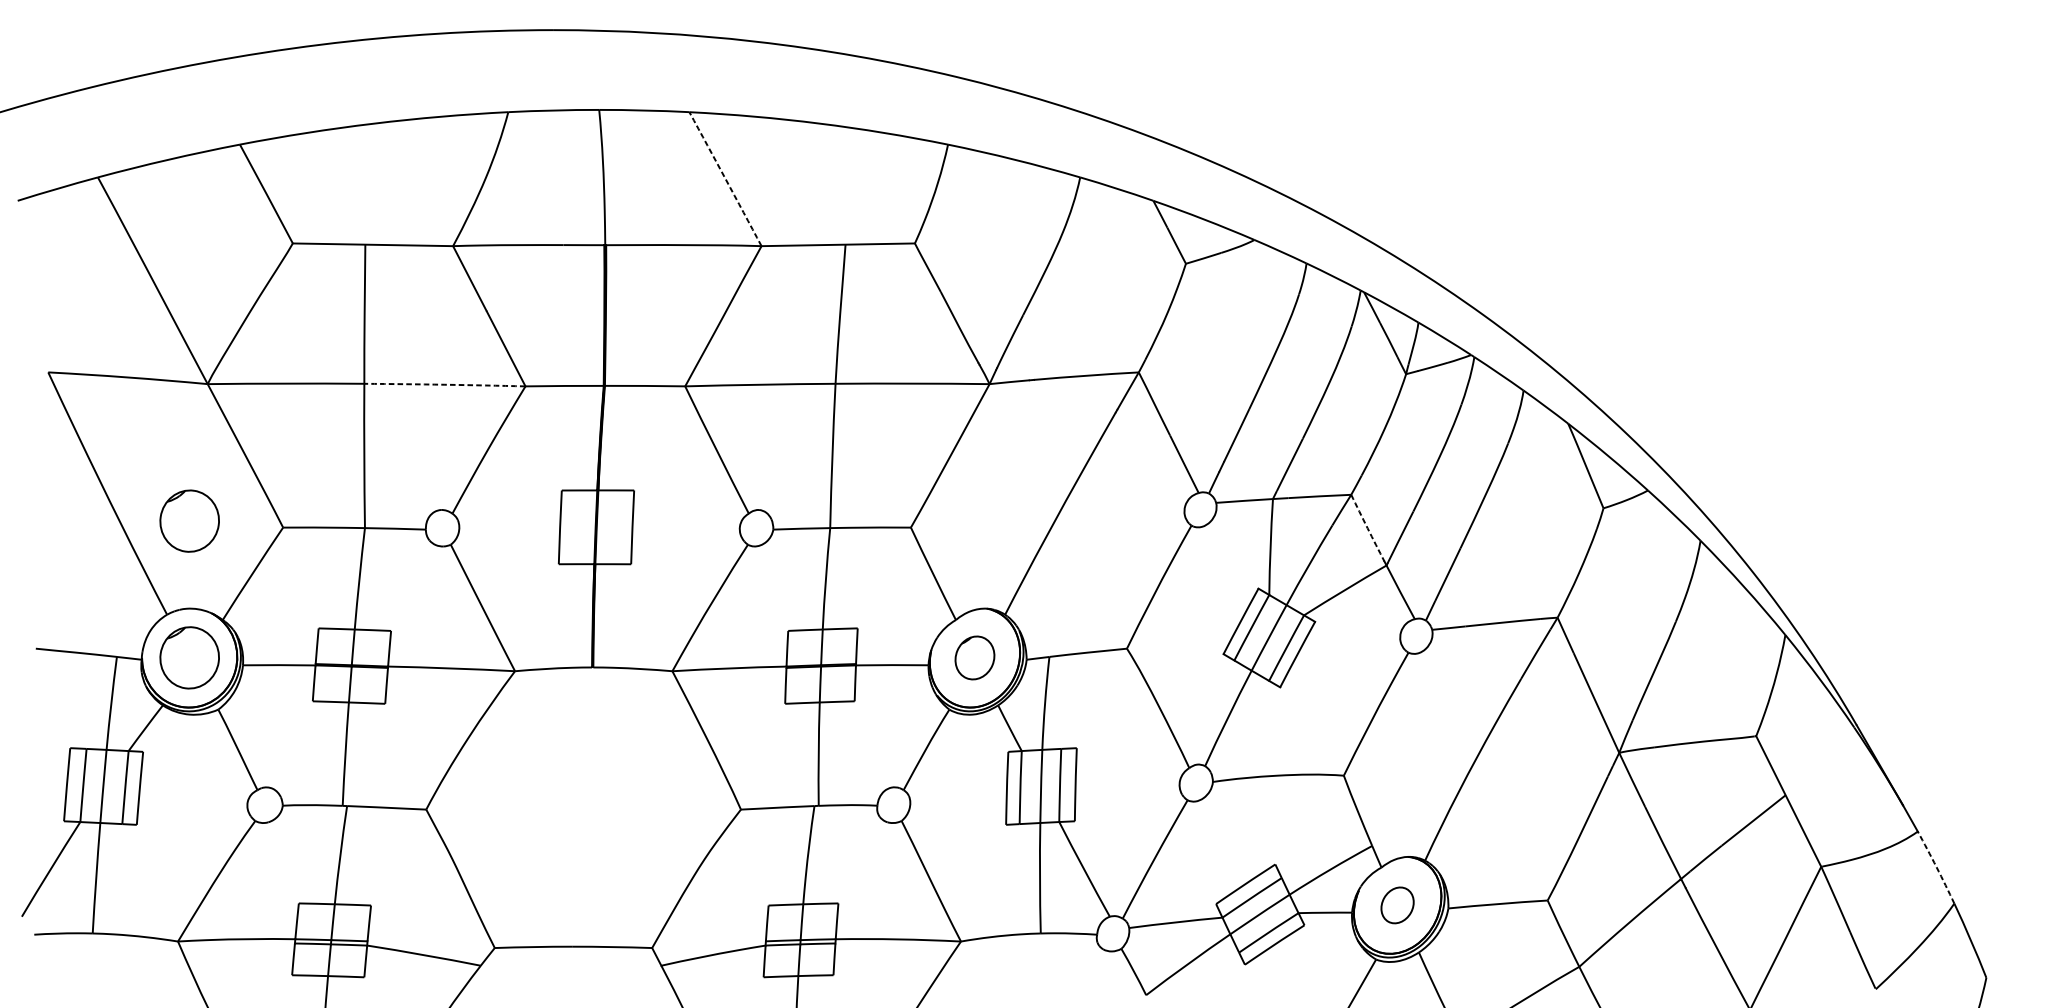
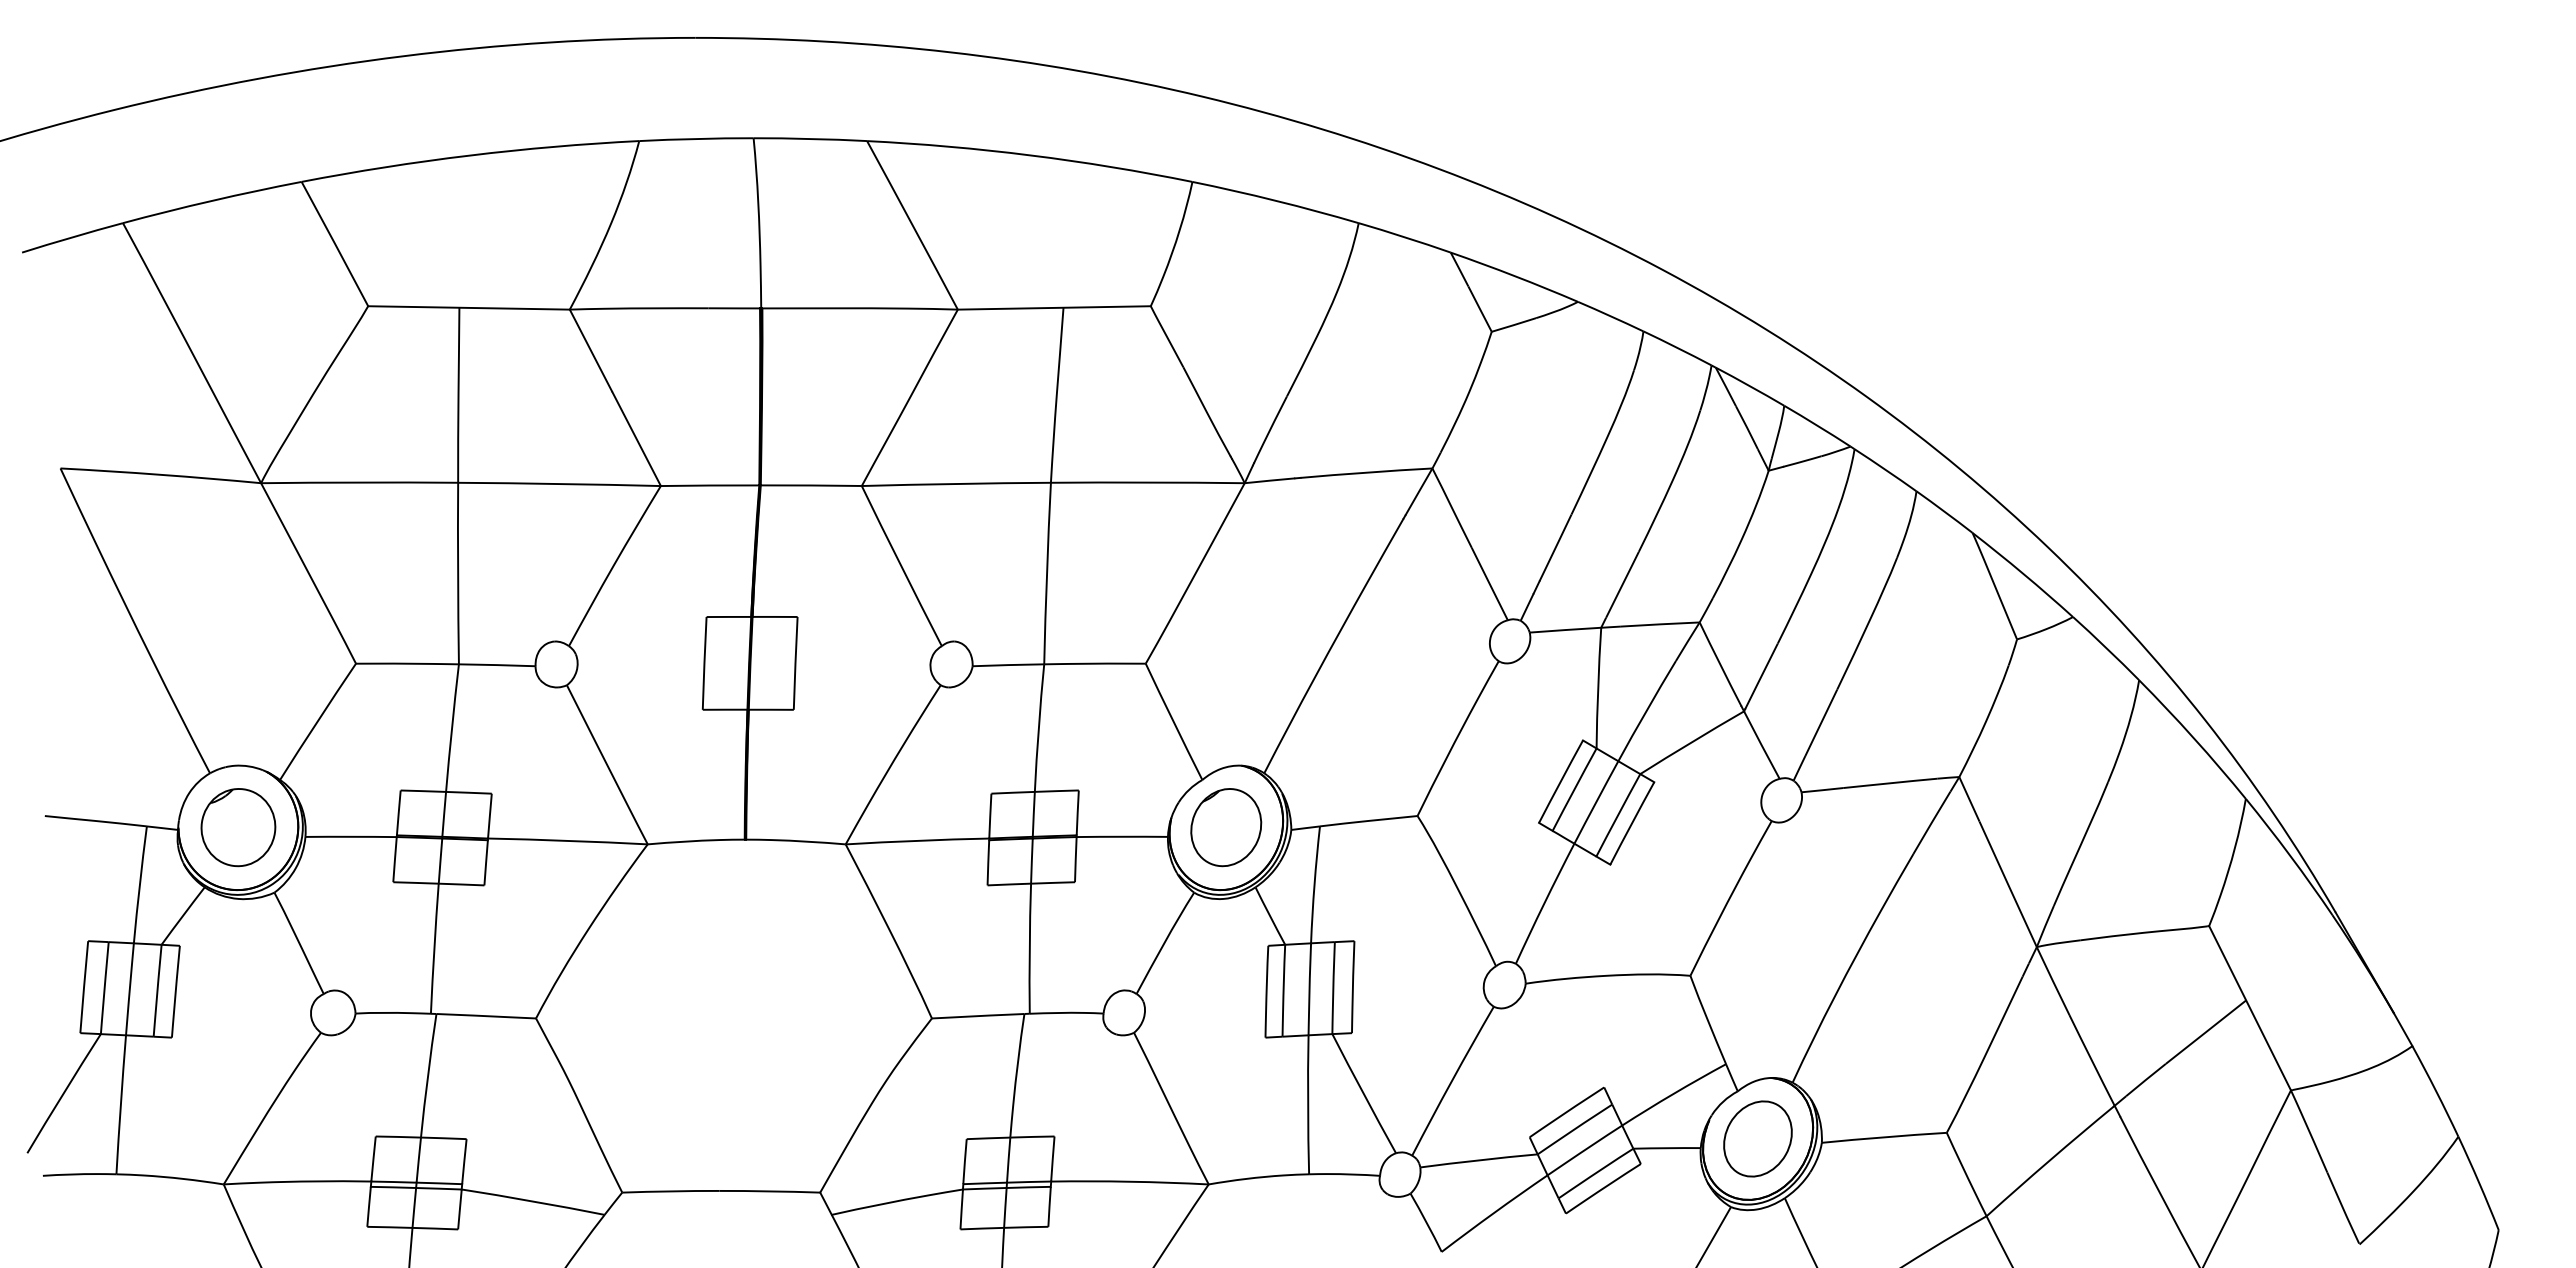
arc: (725, 179) -> (912, 225), dashed -> solid
arc: (444, 384) -> (559, 483), dashed -> solid
part: (189, 521) -> (238, 655), removed
arc: (1367, 528) -> (1720, 664), dashed -> solid
part: (975, 657) -> (1226, 827), size x1.43
arc: (1936, 867) -> (2436, 1091), dashed -> solid
part: (1397, 905) -> (1757, 1138), size x1.67

